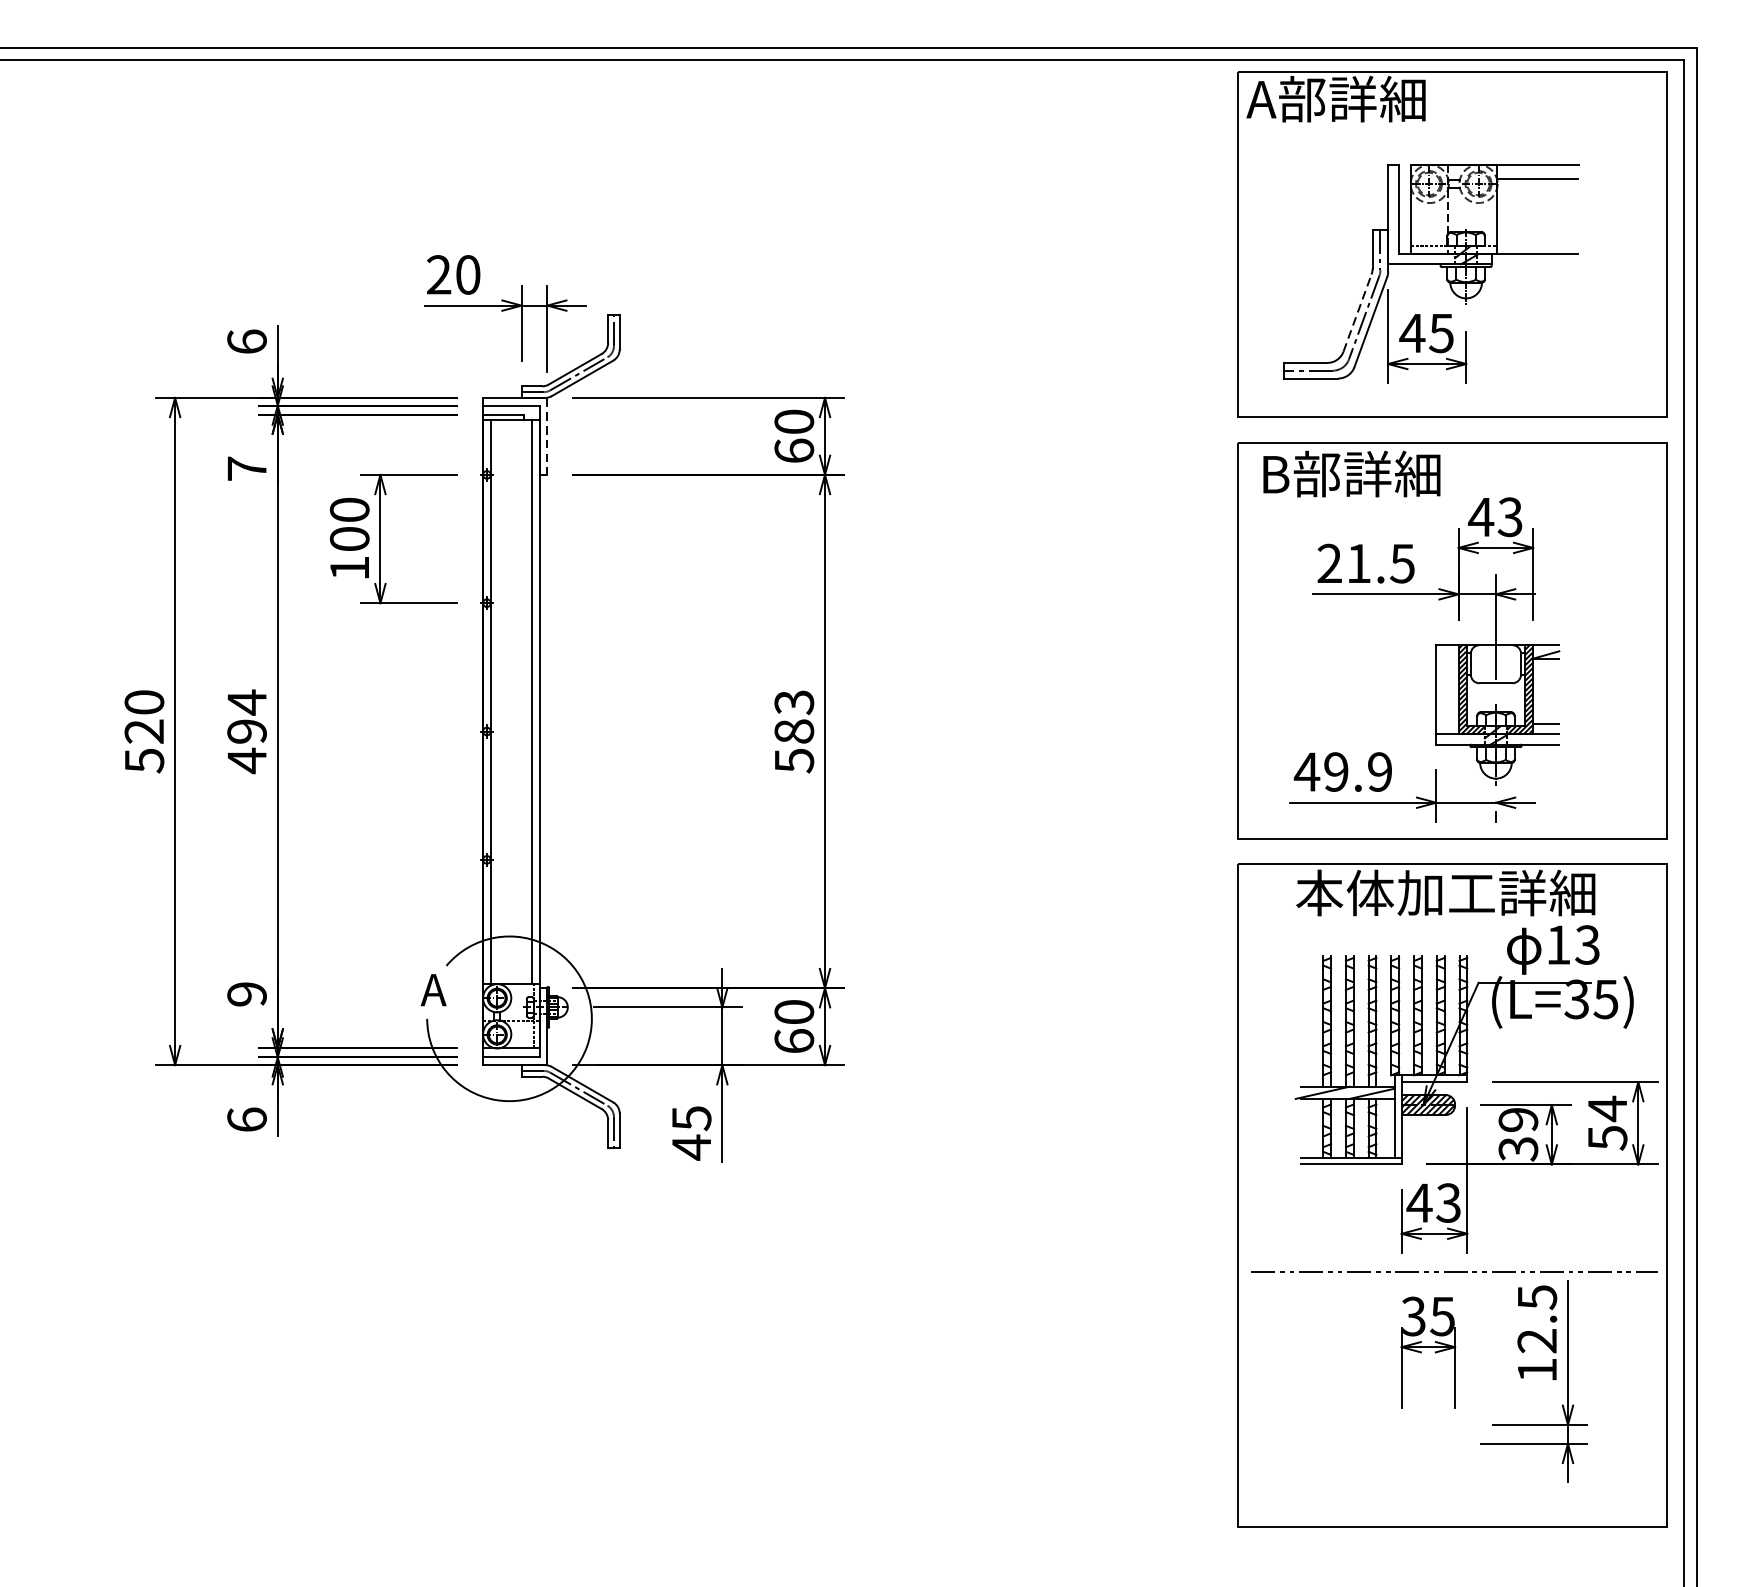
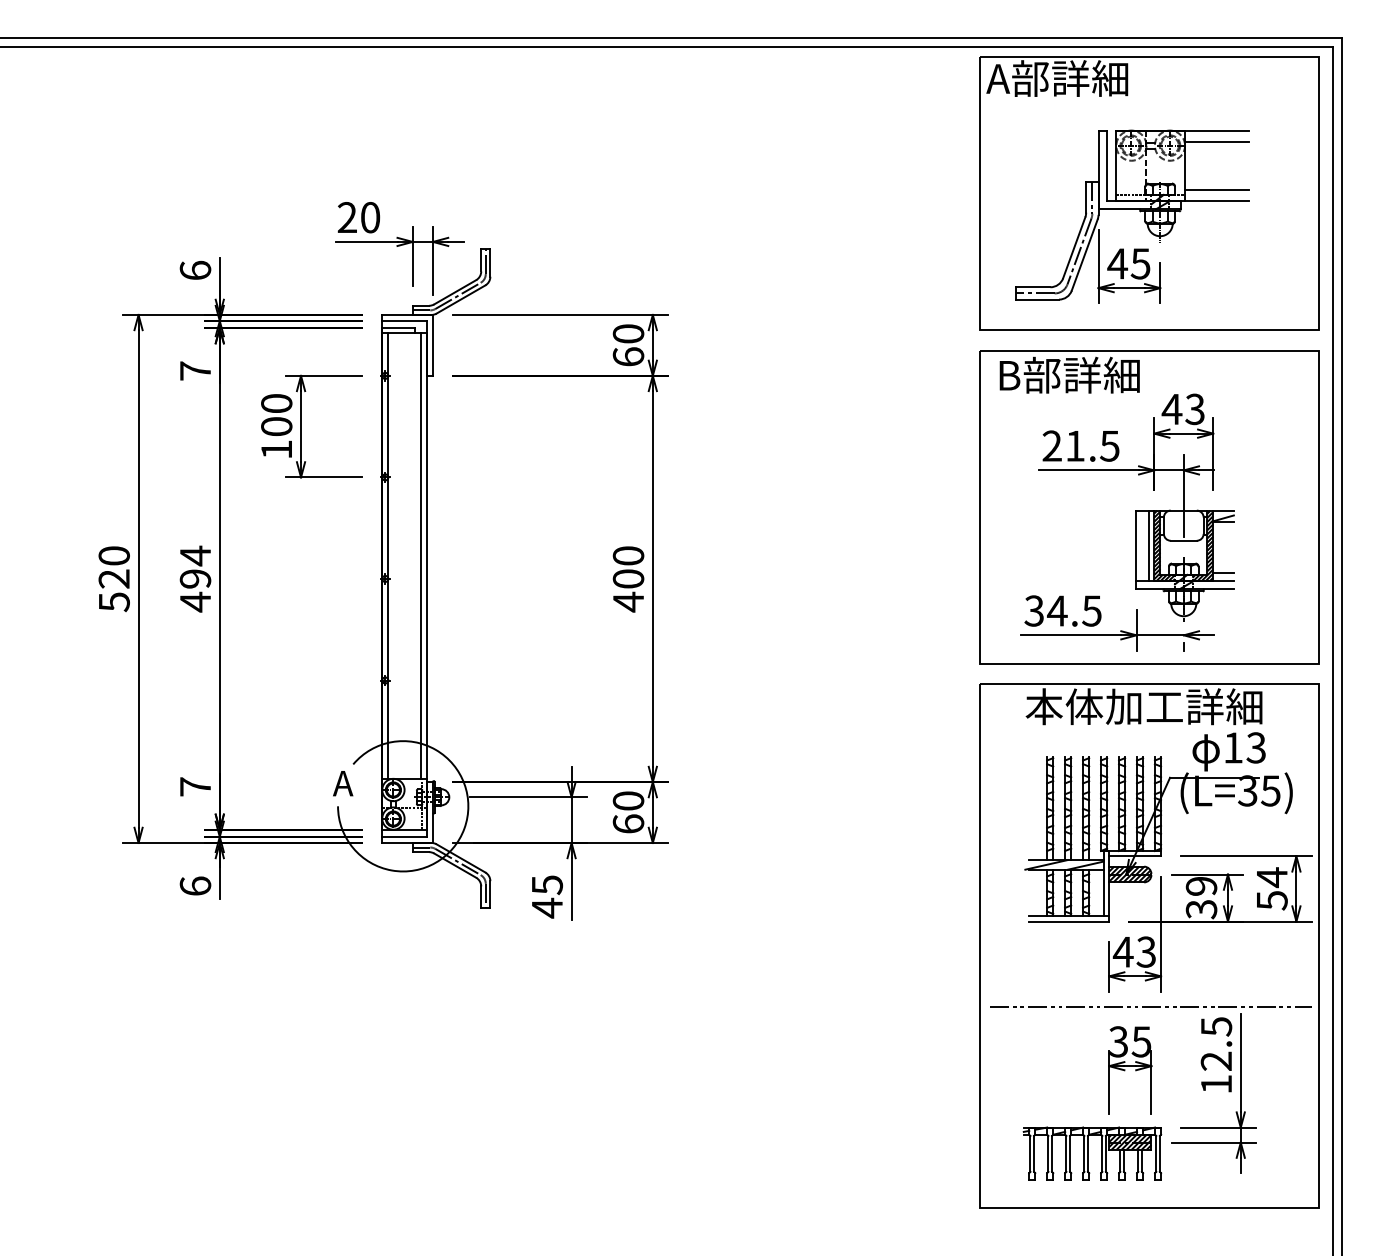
line: (1537, 240) -> (1216, 190), added
line: (1357, 312) -> (1074, 247), dashed -> solid
line: (547, 436) -> (433, 345), dashed -> solid
line: (1451, 689) -> (1148, 545), added
text: (794, 732) -> (628, 579), 583 -> 400
text: (1342, 771) -> (1062, 610), 49.9 -> 34.5
text: (247, 993) -> (195, 786), 9 -> 7
part: (1380, 1457) -> (1092, 1153), added

